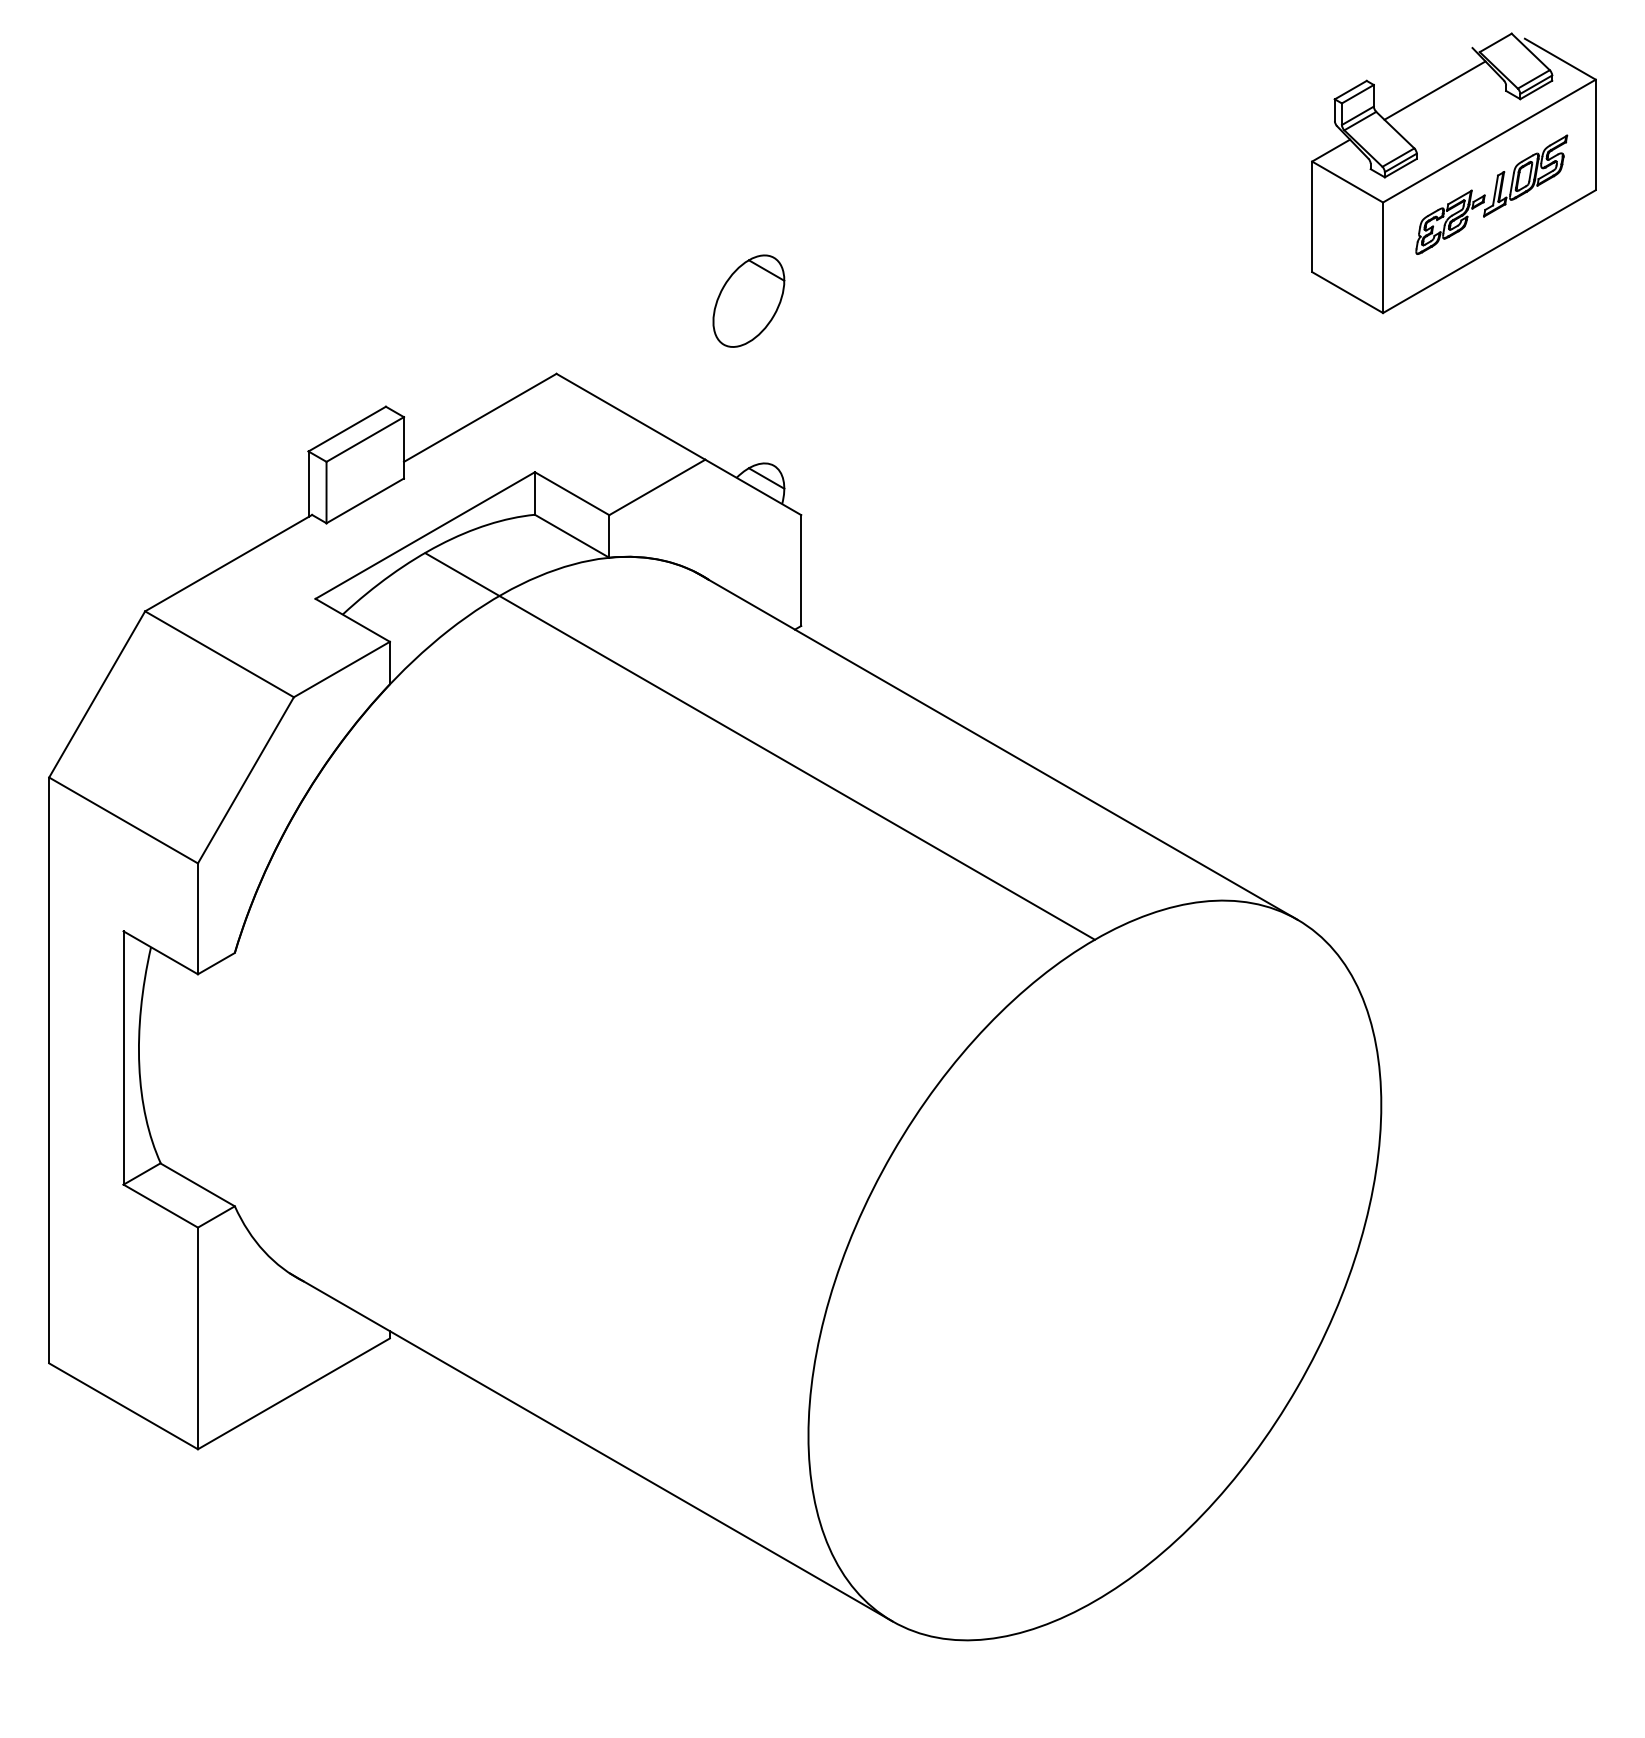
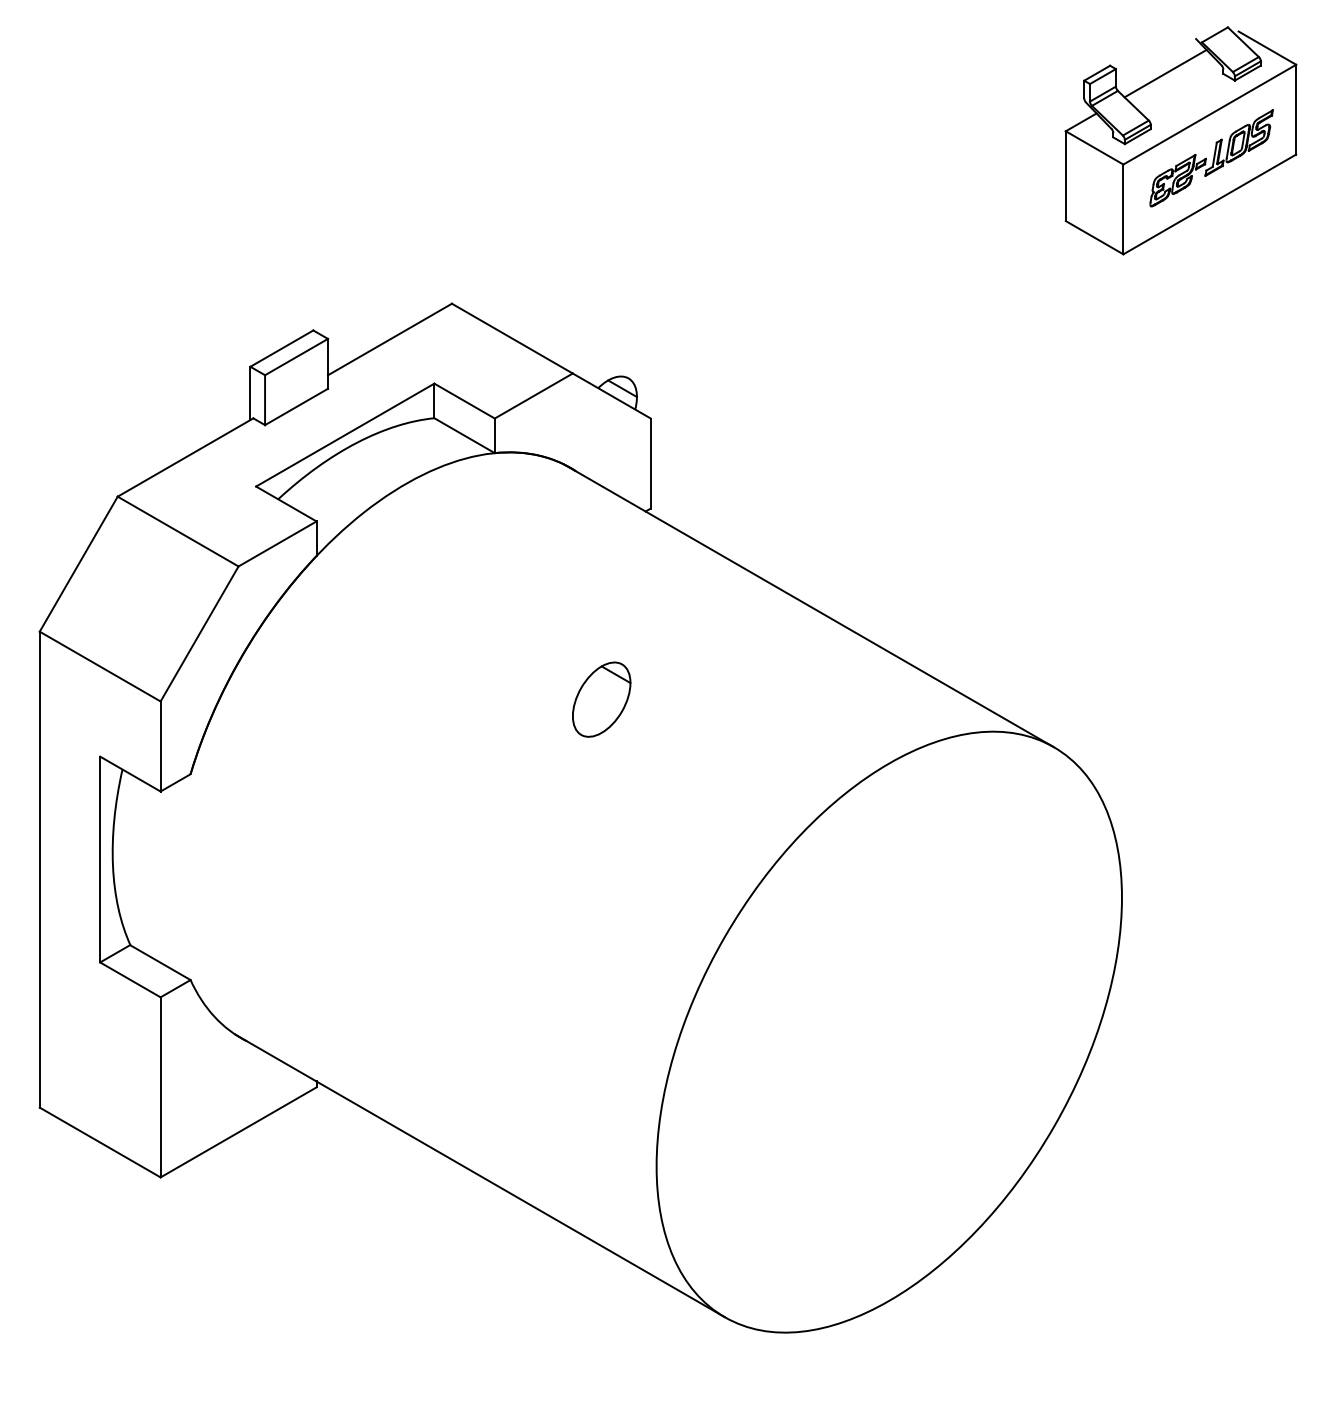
part: (748, 300) -> (601, 699), moved
line: (759, 746) -> (616, 606), removed

